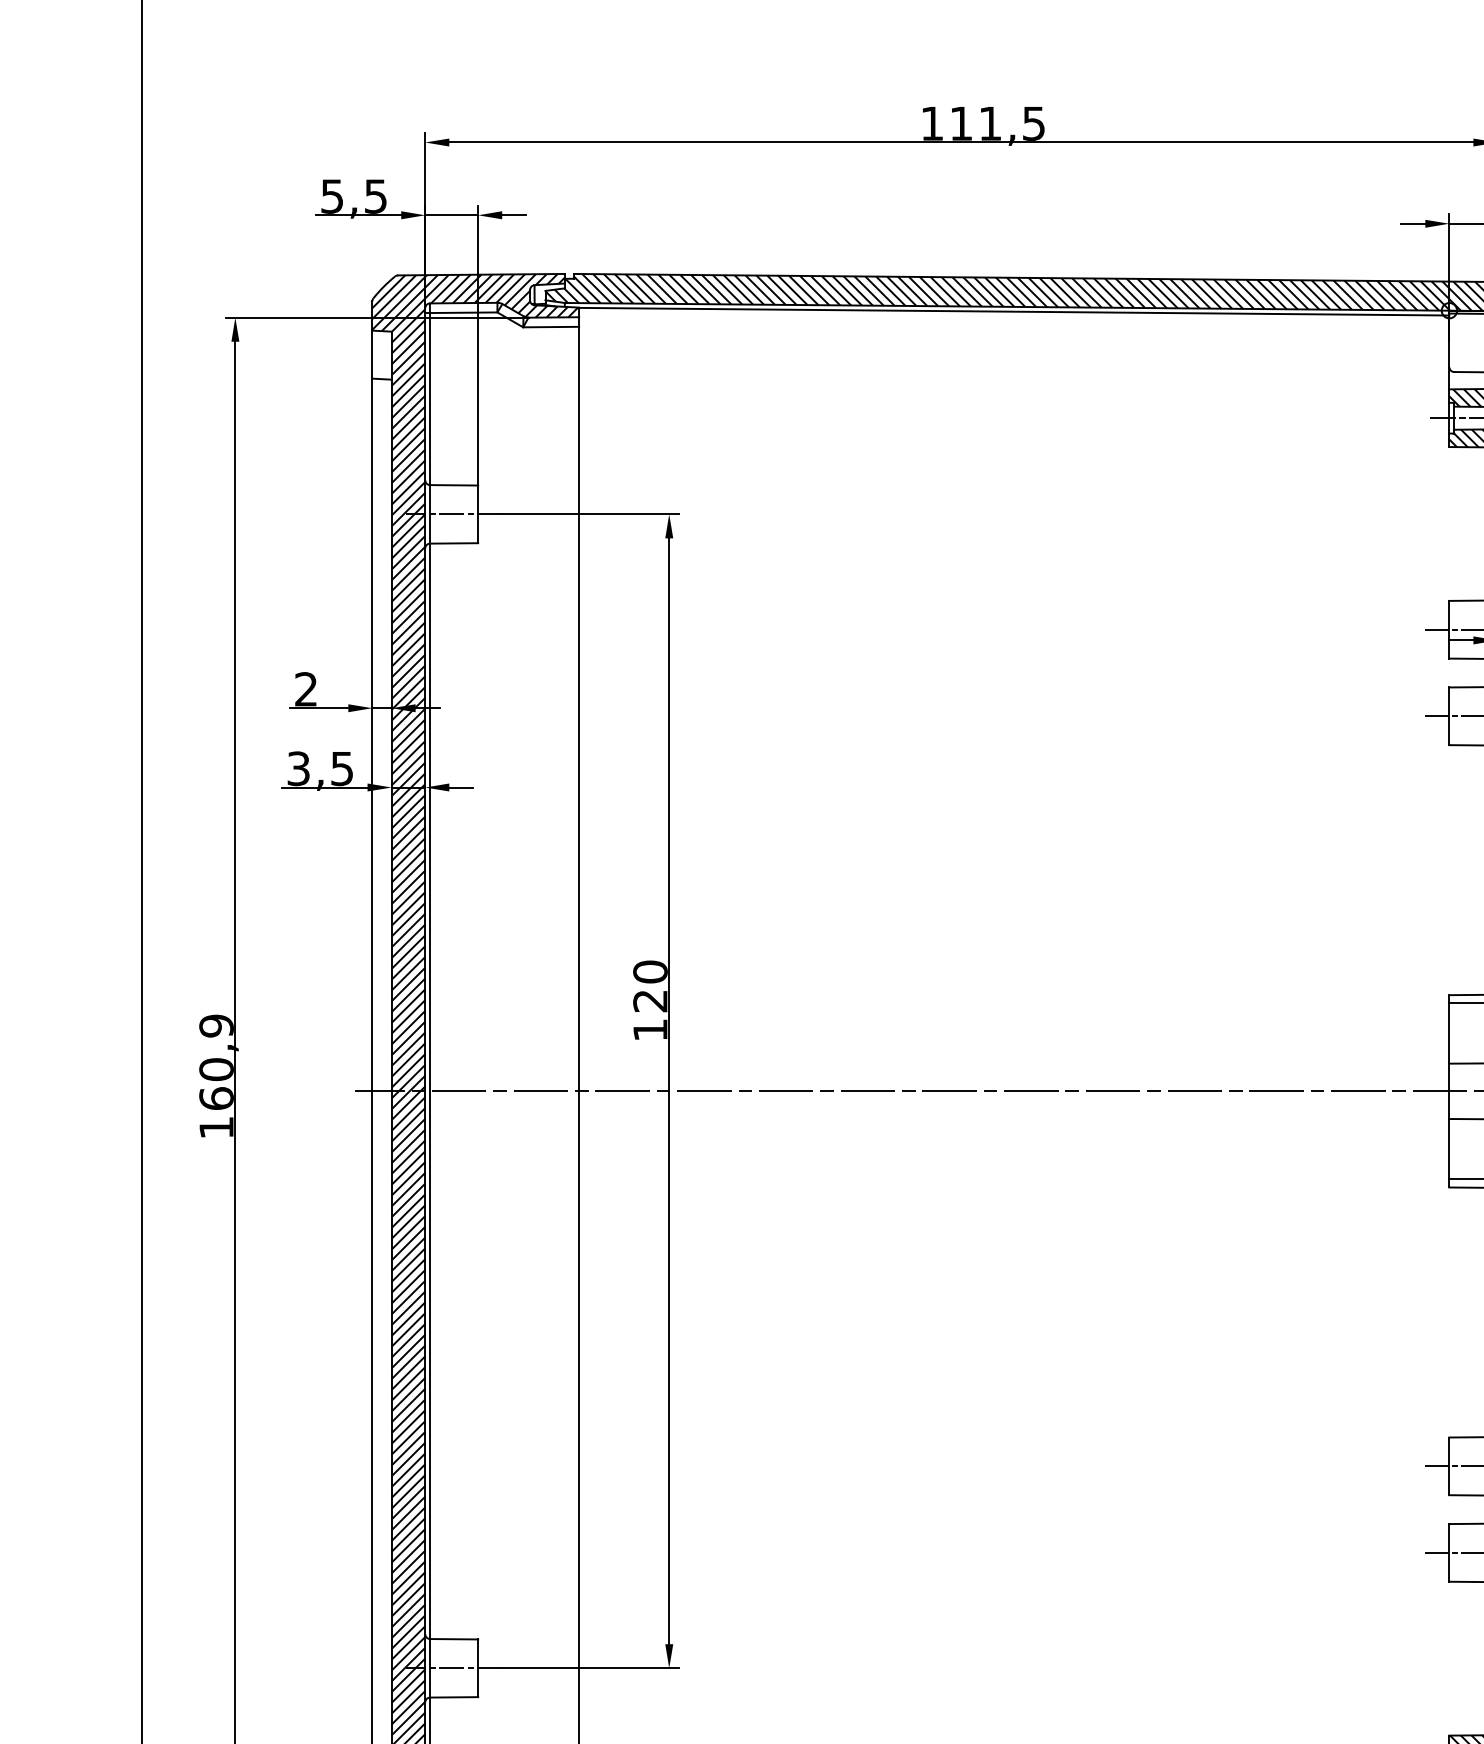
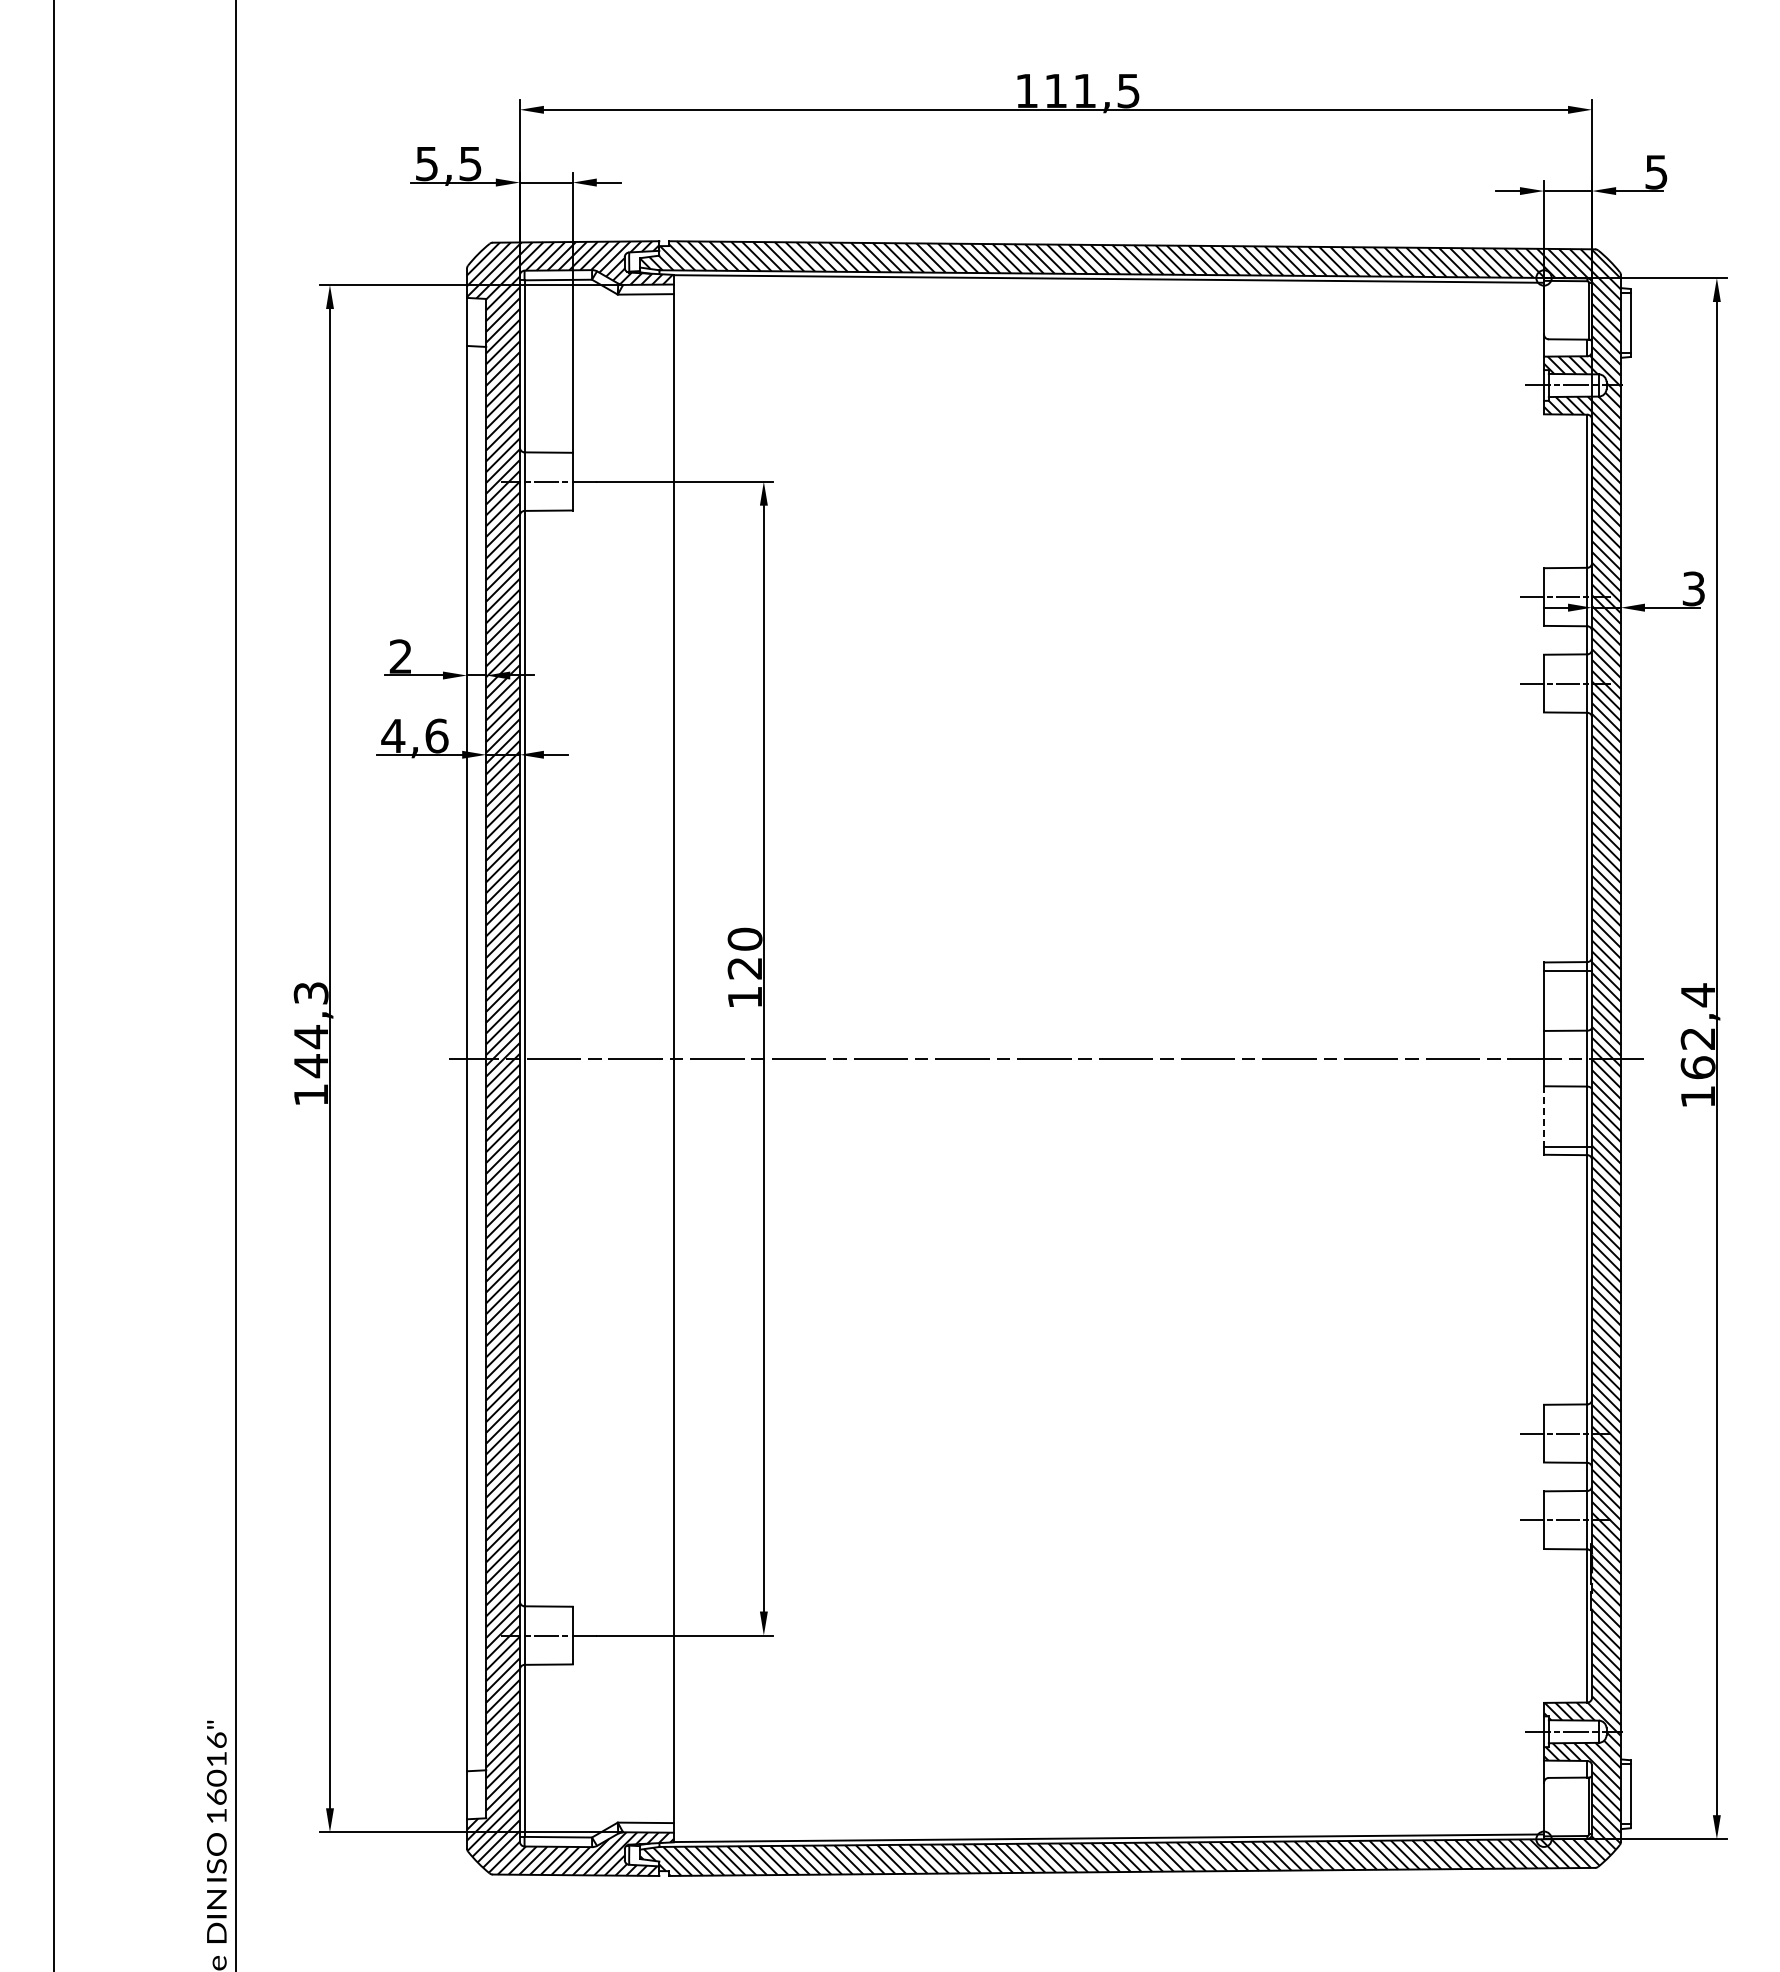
text: (319, 768) -> (414, 735), 3,5 -> 4,6
text: (215, 1063) -> (310, 1030), 160,9 -> 144,3
line: (1449, 1149) -> (1544, 1116), solid -> dashed

